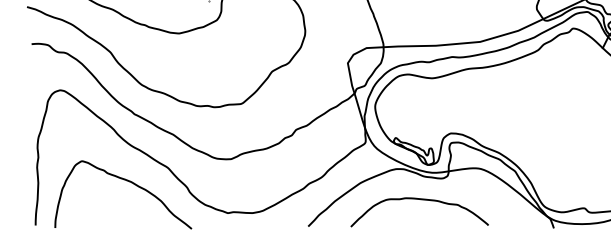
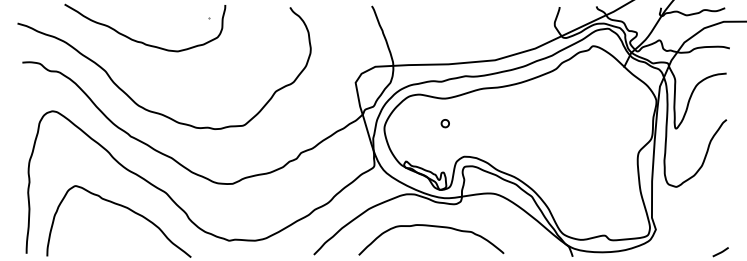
part: (432, 101) -> (444, 123), added

